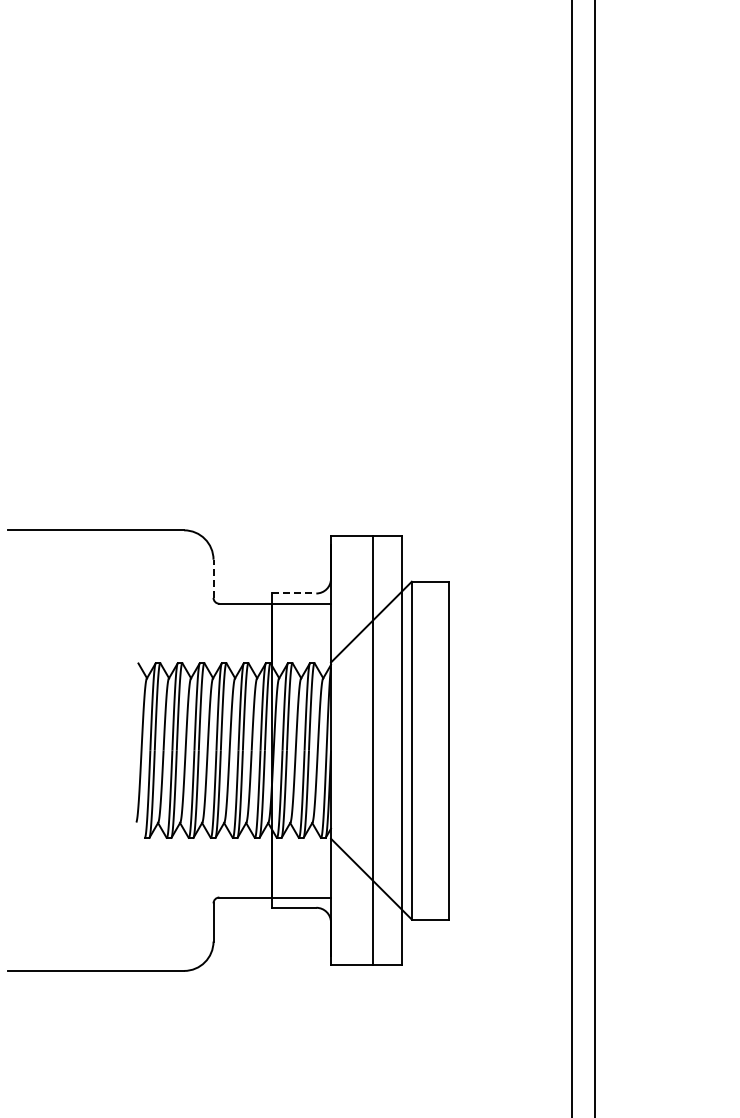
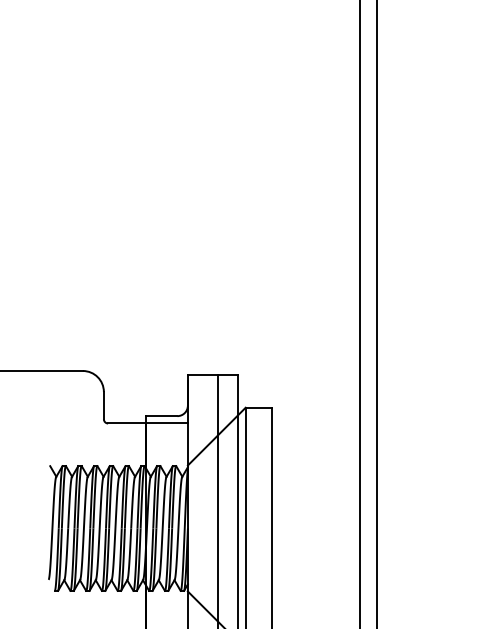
line: (213, 578) -> (103, 405), dashed -> solid
line: (294, 593) -> (161, 416), dashed -> solid

